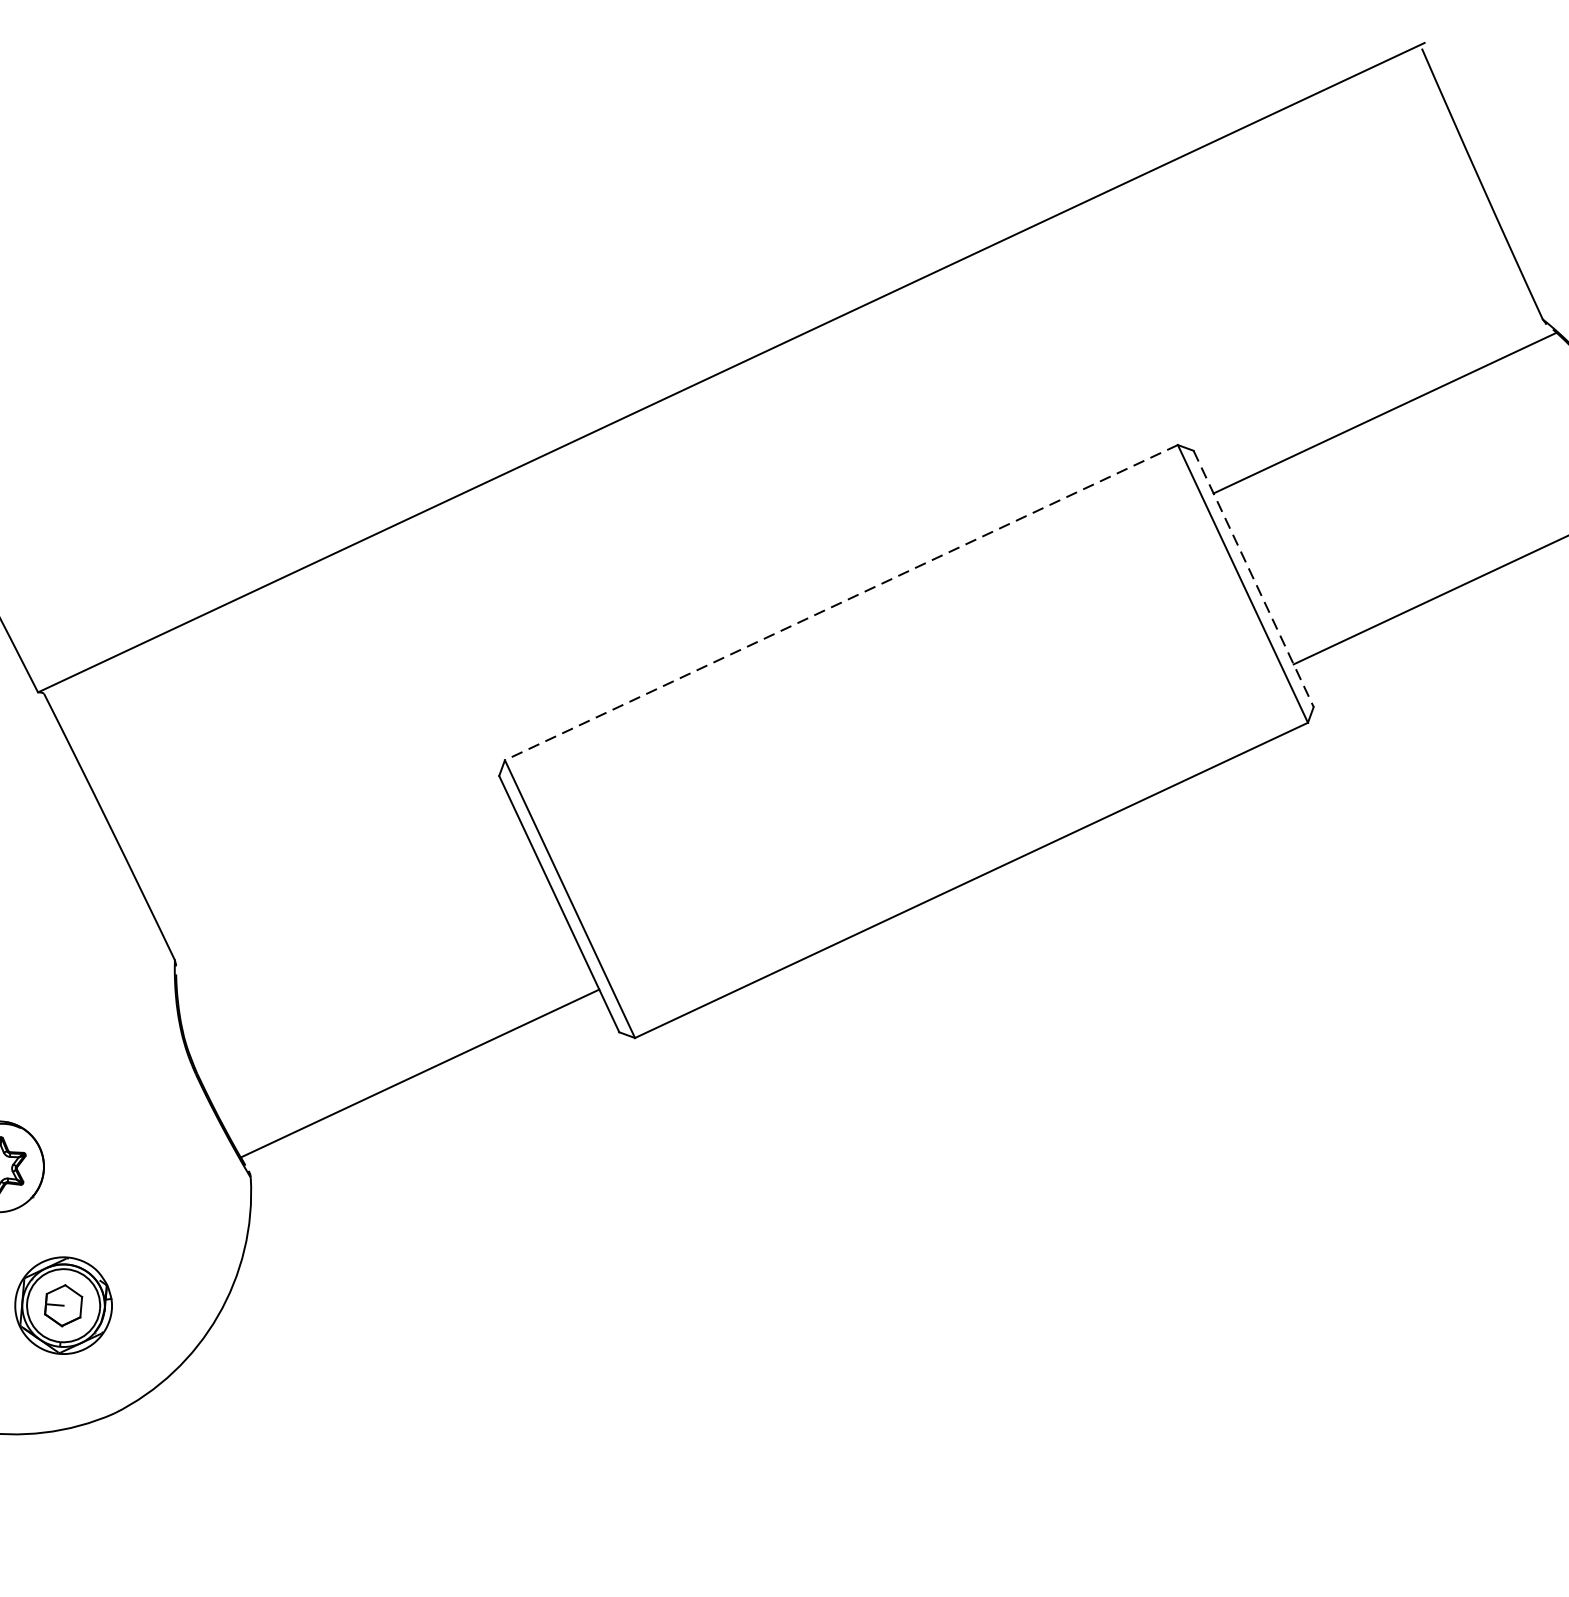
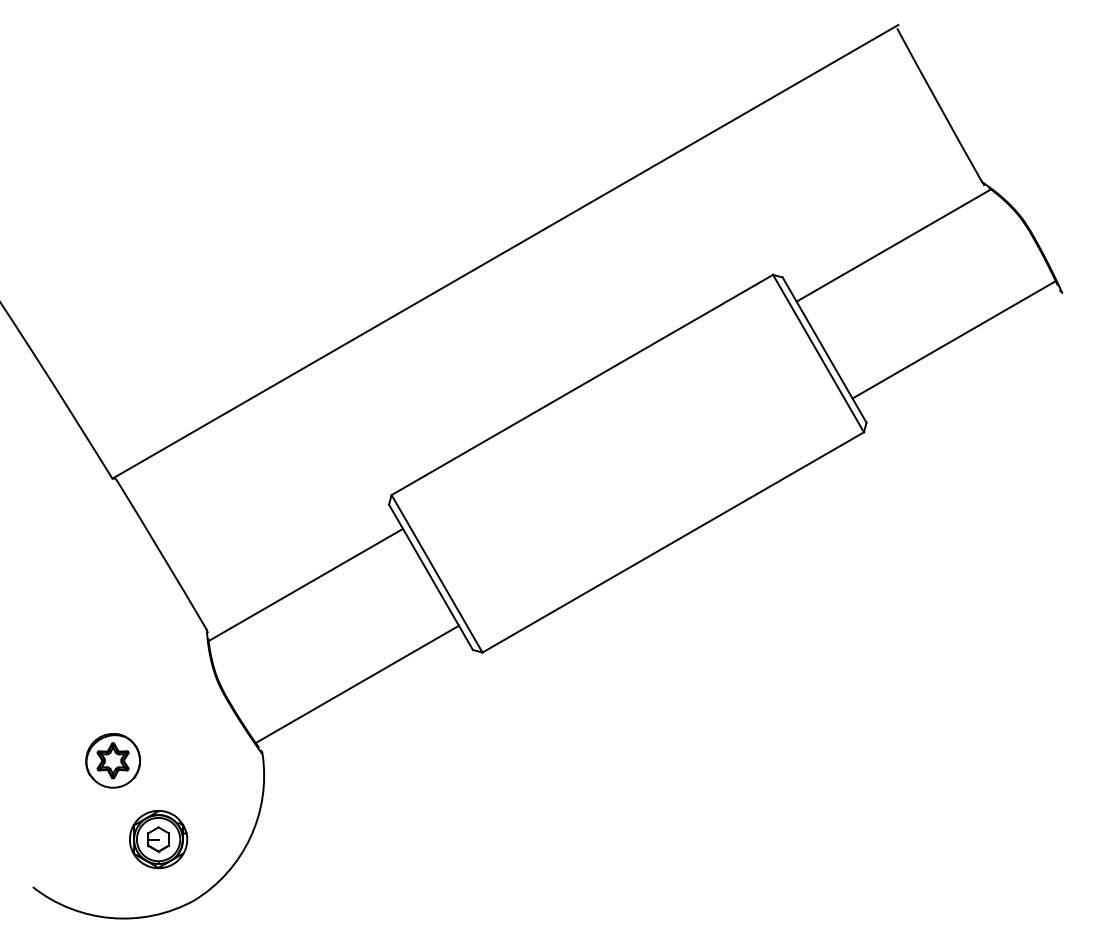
line: (1253, 579) -> (824, 350), dashed -> solid
line: (839, 603) -> (581, 385), dashed -> solid
line: (347, 898) -> (305, 584), added

